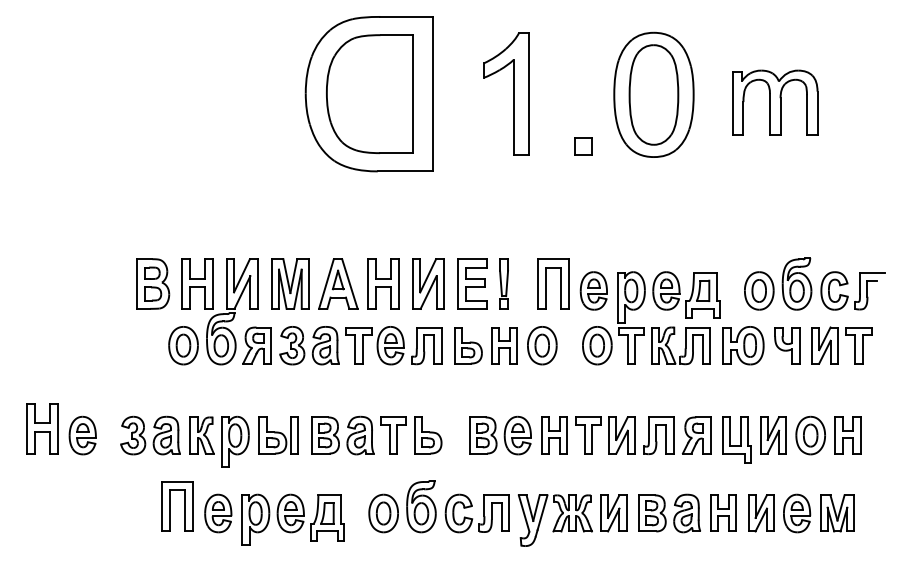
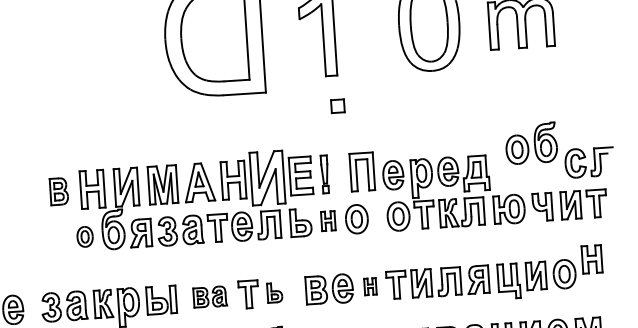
part: (583, 146) -> (337, 106), moved
part: (153, 283) -> (59, 191), size x0.7
part: (428, 283) -> (267, 177), size x1.4
part: (778, 283) -> (531, 143), moved
part: (183, 345) -> (85, 236), size x0.7
part: (504, 345) -> (328, 220), size x0.7
part: (342, 435) -> (209, 297), size x0.7
part: (428, 435) -> (275, 292), size x0.7
part: (554, 435) -> (370, 286), size x0.6
part: (847, 435) -> (591, 259), moved

